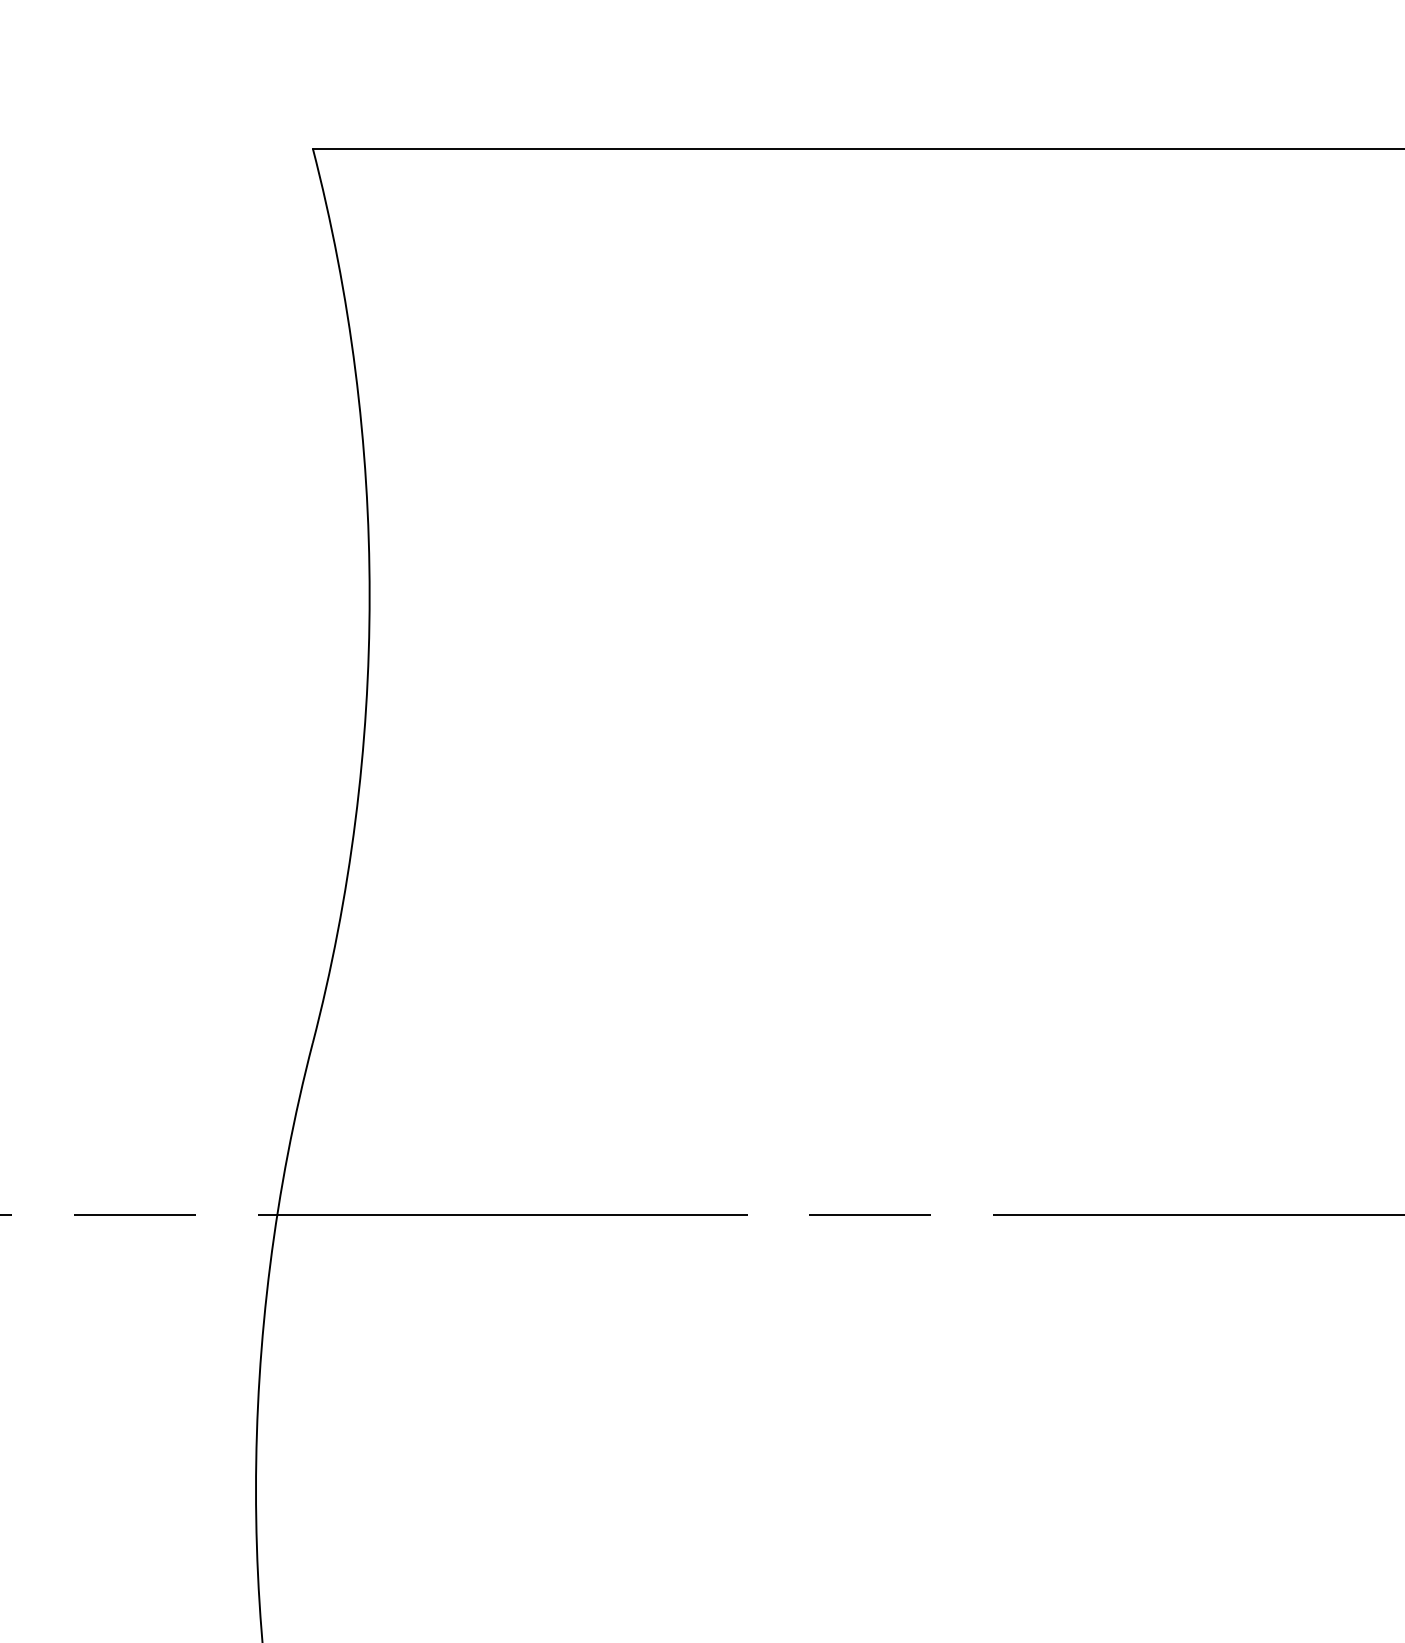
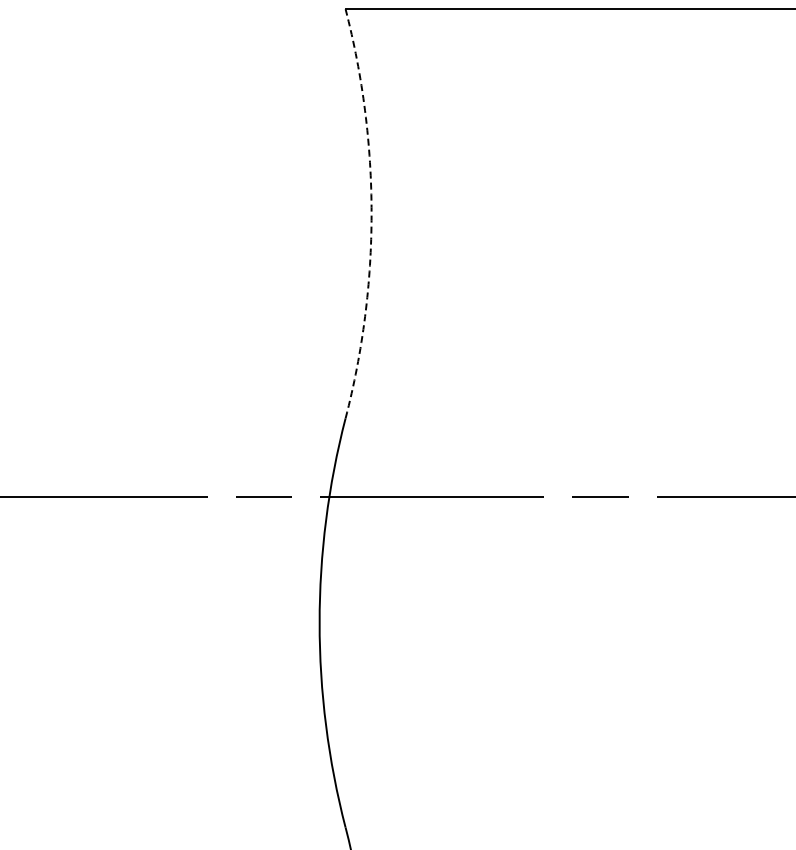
arc: (369, 595) -> (371, 213), solid -> dashed

